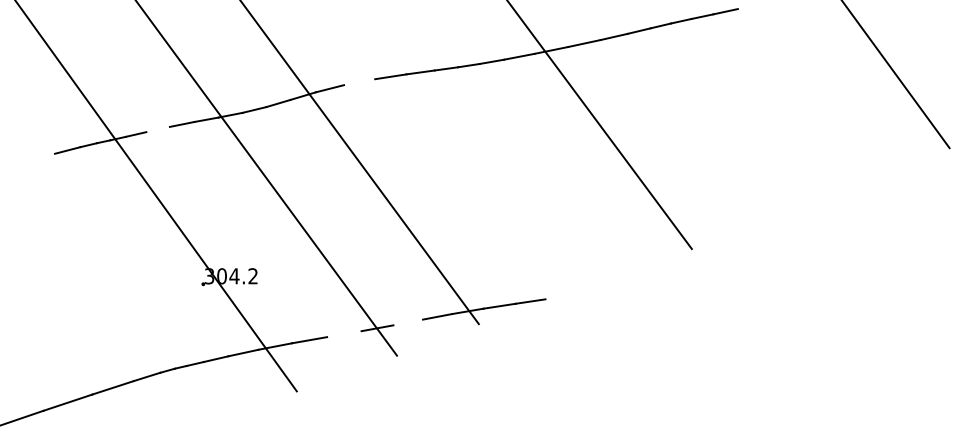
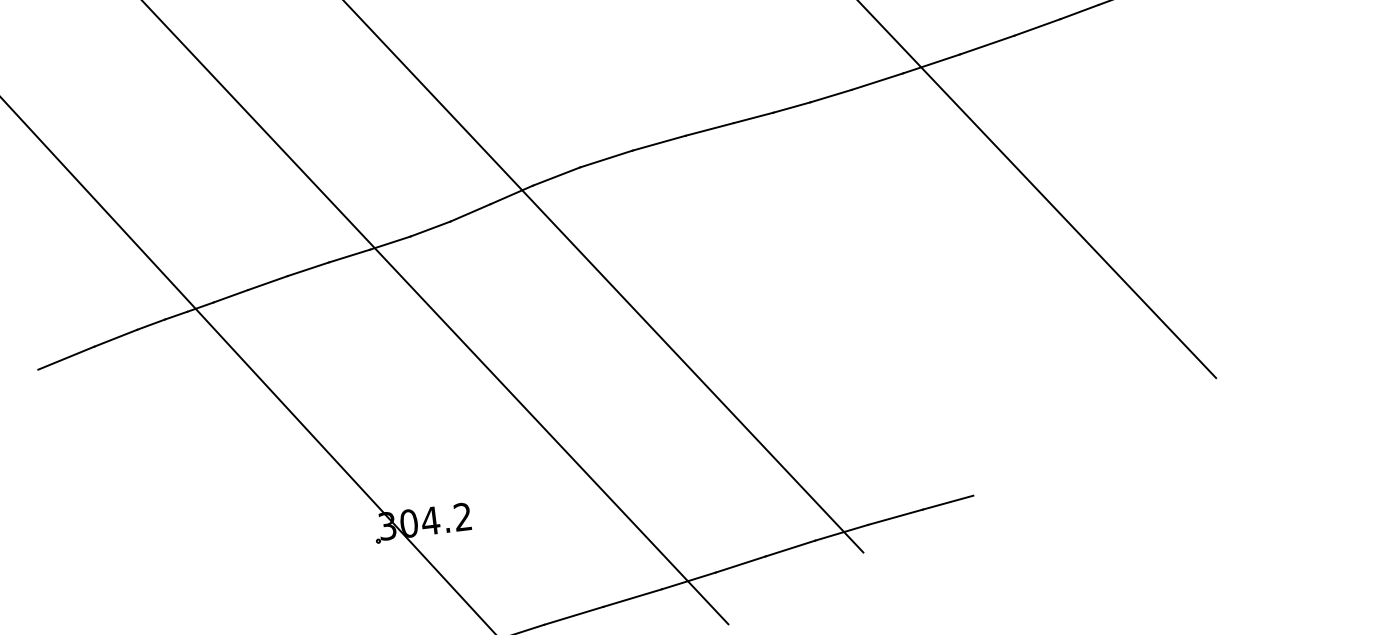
line: (359, 82) -> (606, 159), added
line: (157, 129) -> (266, 283), added
line: (37, 158) -> (65, 358), added
line: (407, 322) -> (739, 564), added
line: (344, 334) -> (633, 598), added

